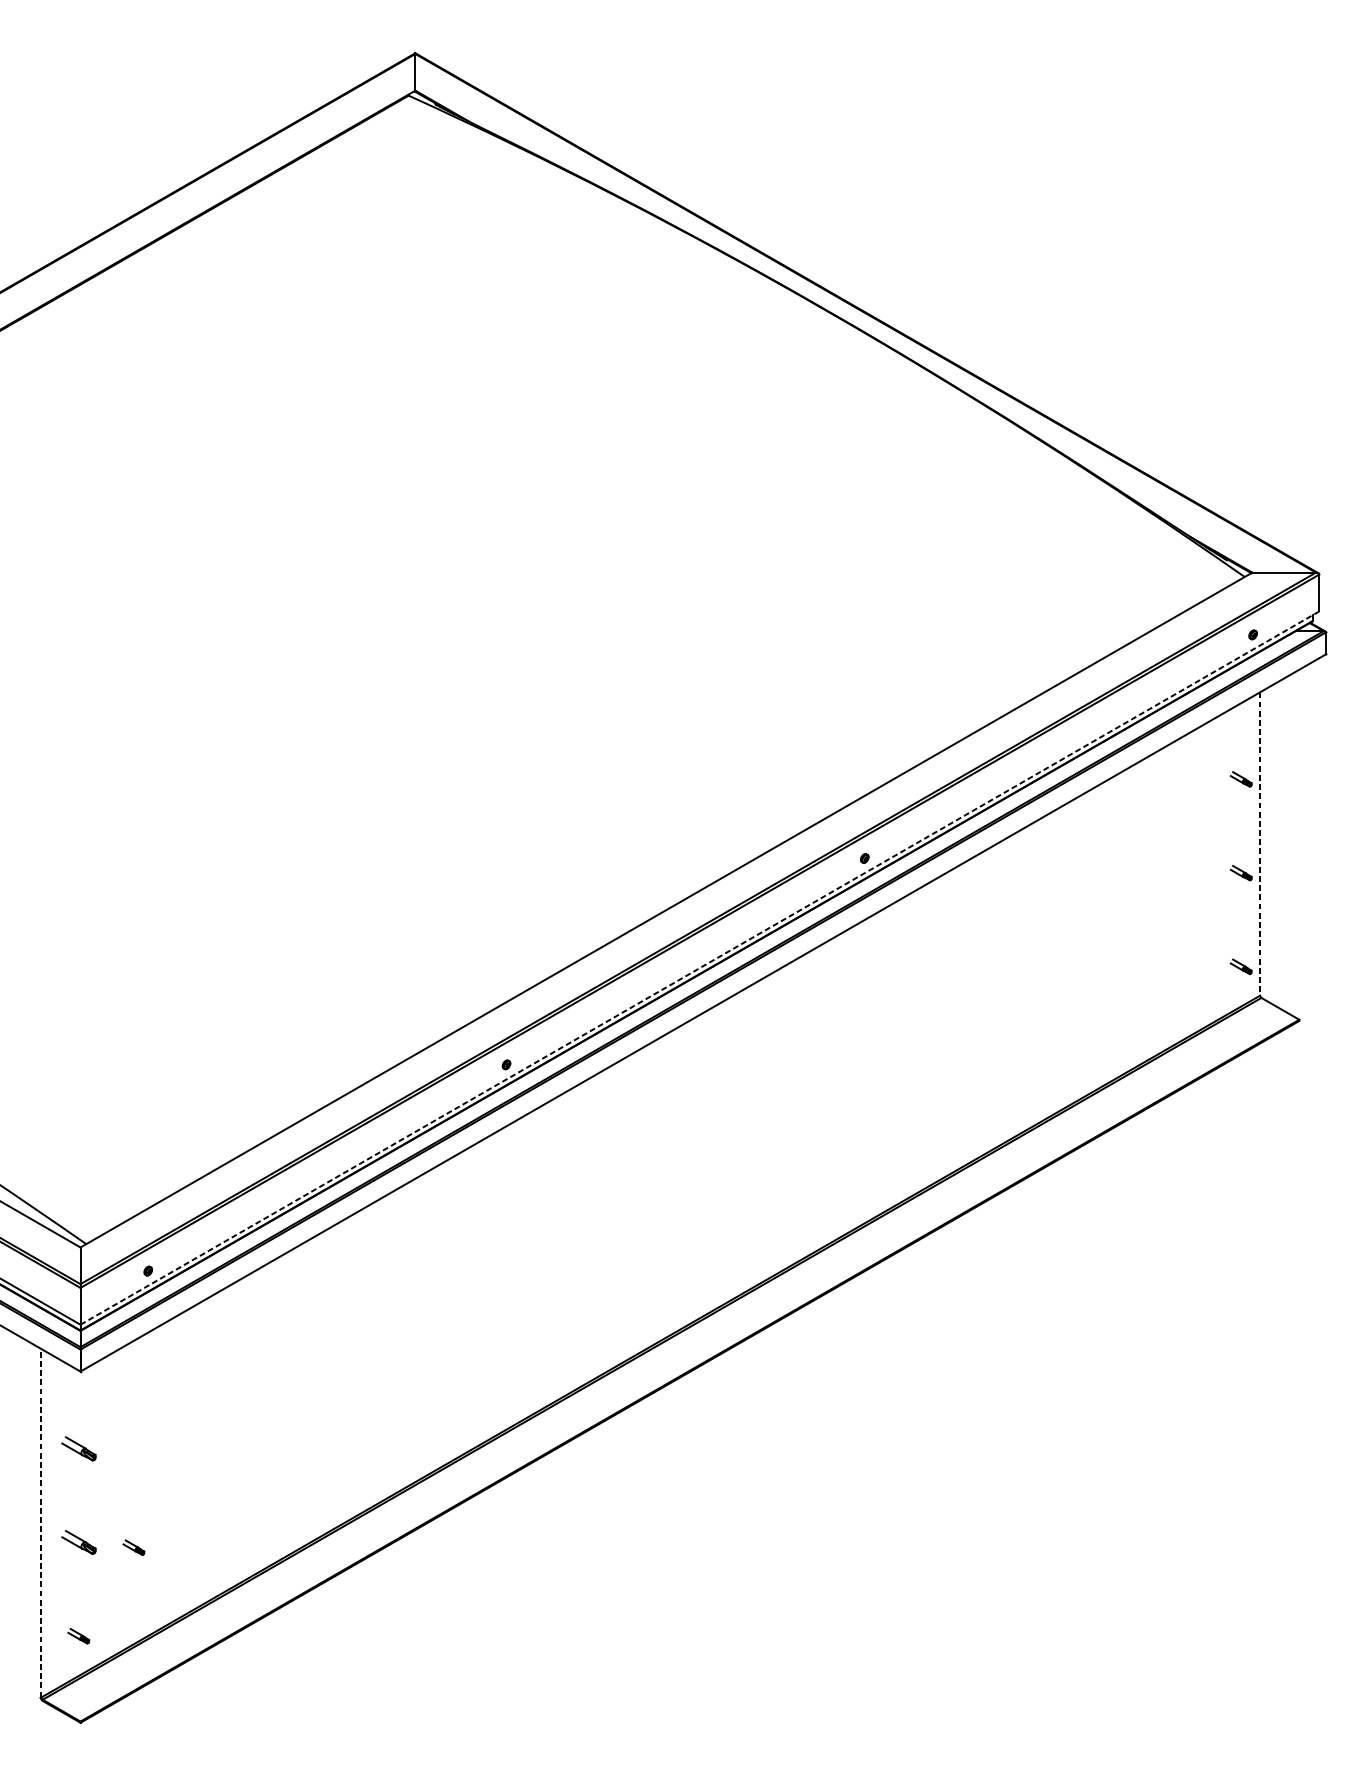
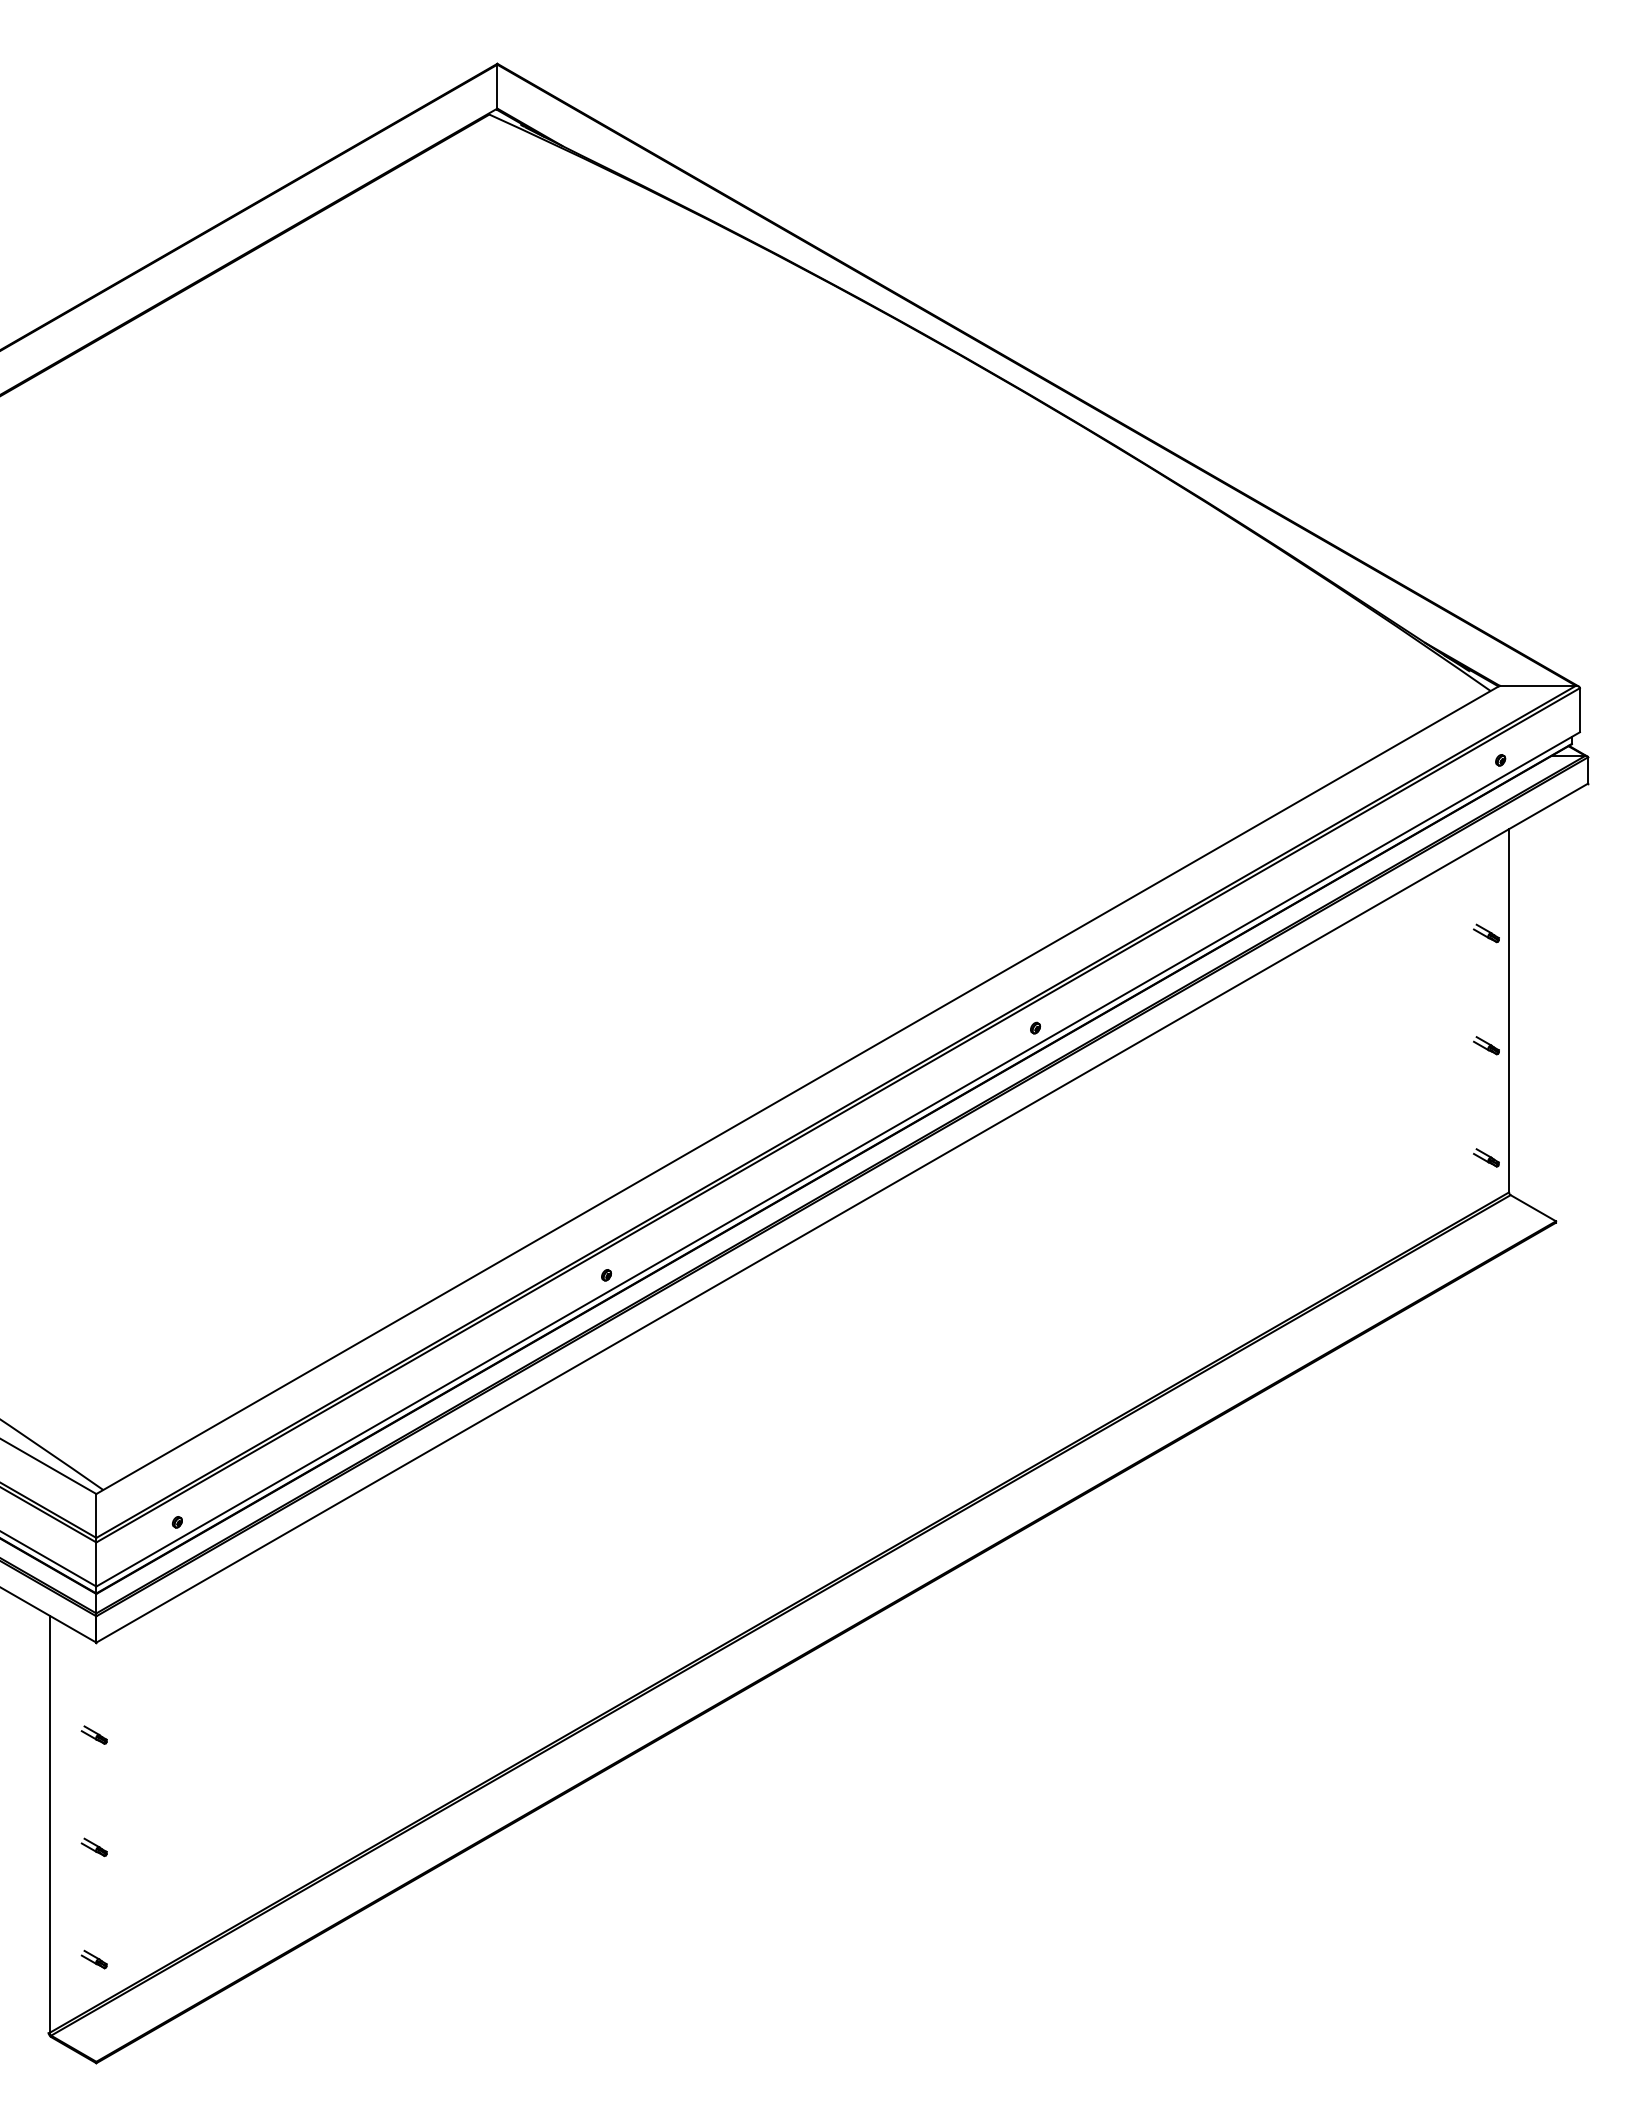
line: (1260, 843) -> (1509, 1010), dashed -> solid
line: (700, 968) -> (838, 1159), dashed -> solid
part: (78, 1448) -> (93, 1734), size x0.62
line: (41, 1523) -> (49, 1824), dashed -> solid
part: (78, 1542) -> (93, 1847), size x0.62
part: (133, 1547) -> (159, 1853), removed

